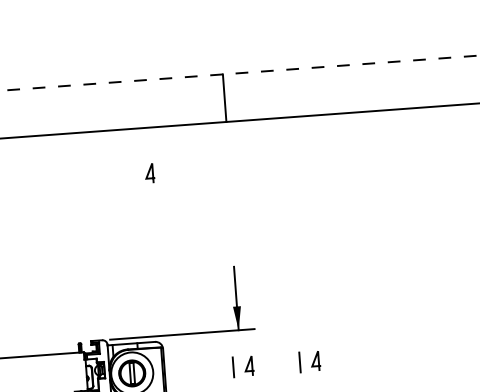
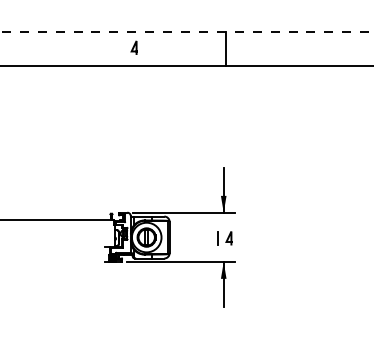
line: (148, 172) -> (133, 47), moved
part: (309, 361) -> (271, 238), removed

